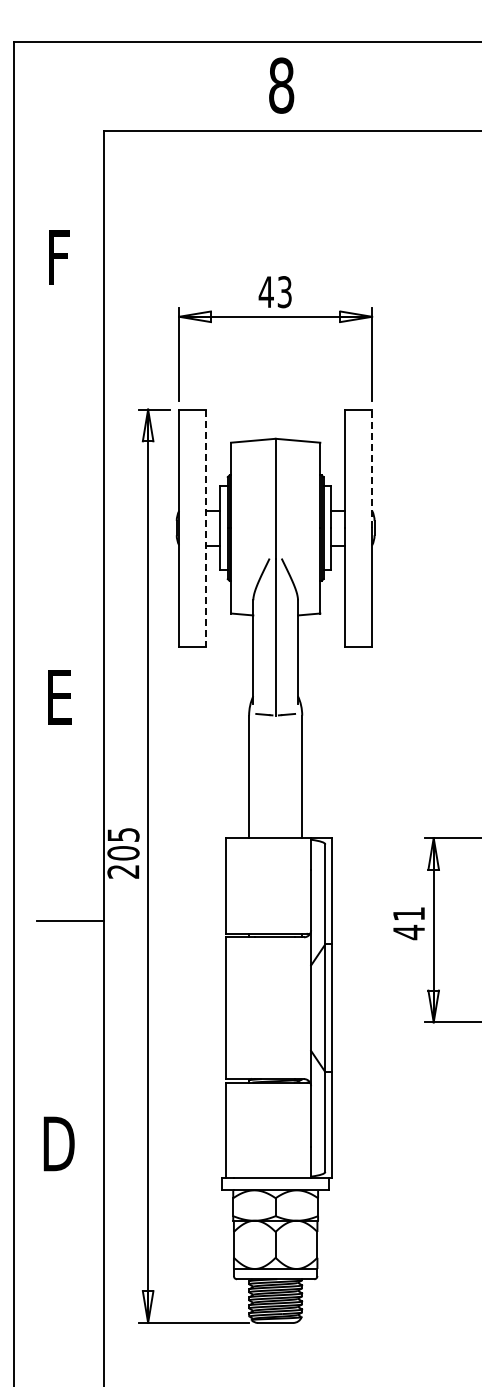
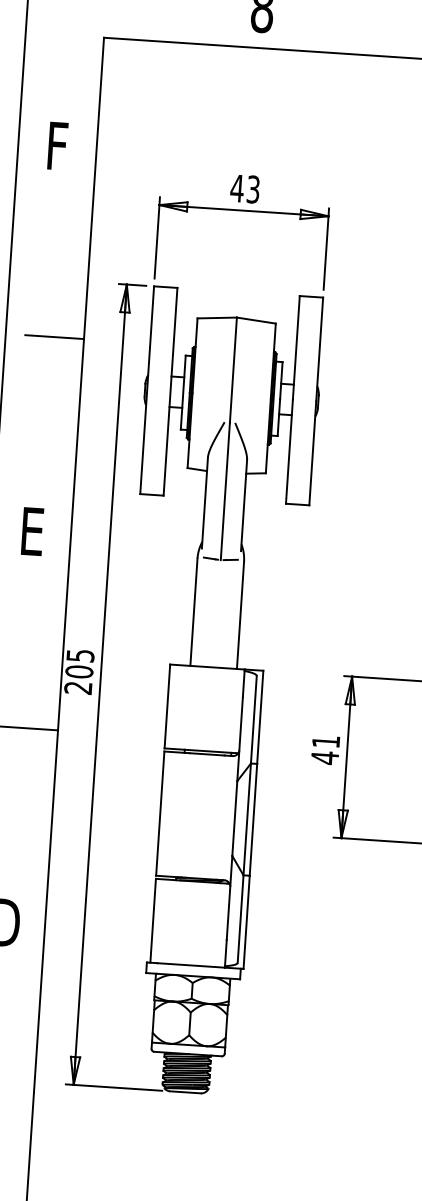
line: (372, 468) -> (320, 349), dashed -> solid
line: (69, 474) -> (54, 336), added
line: (205, 528) -> (170, 392), dashed -> solid

